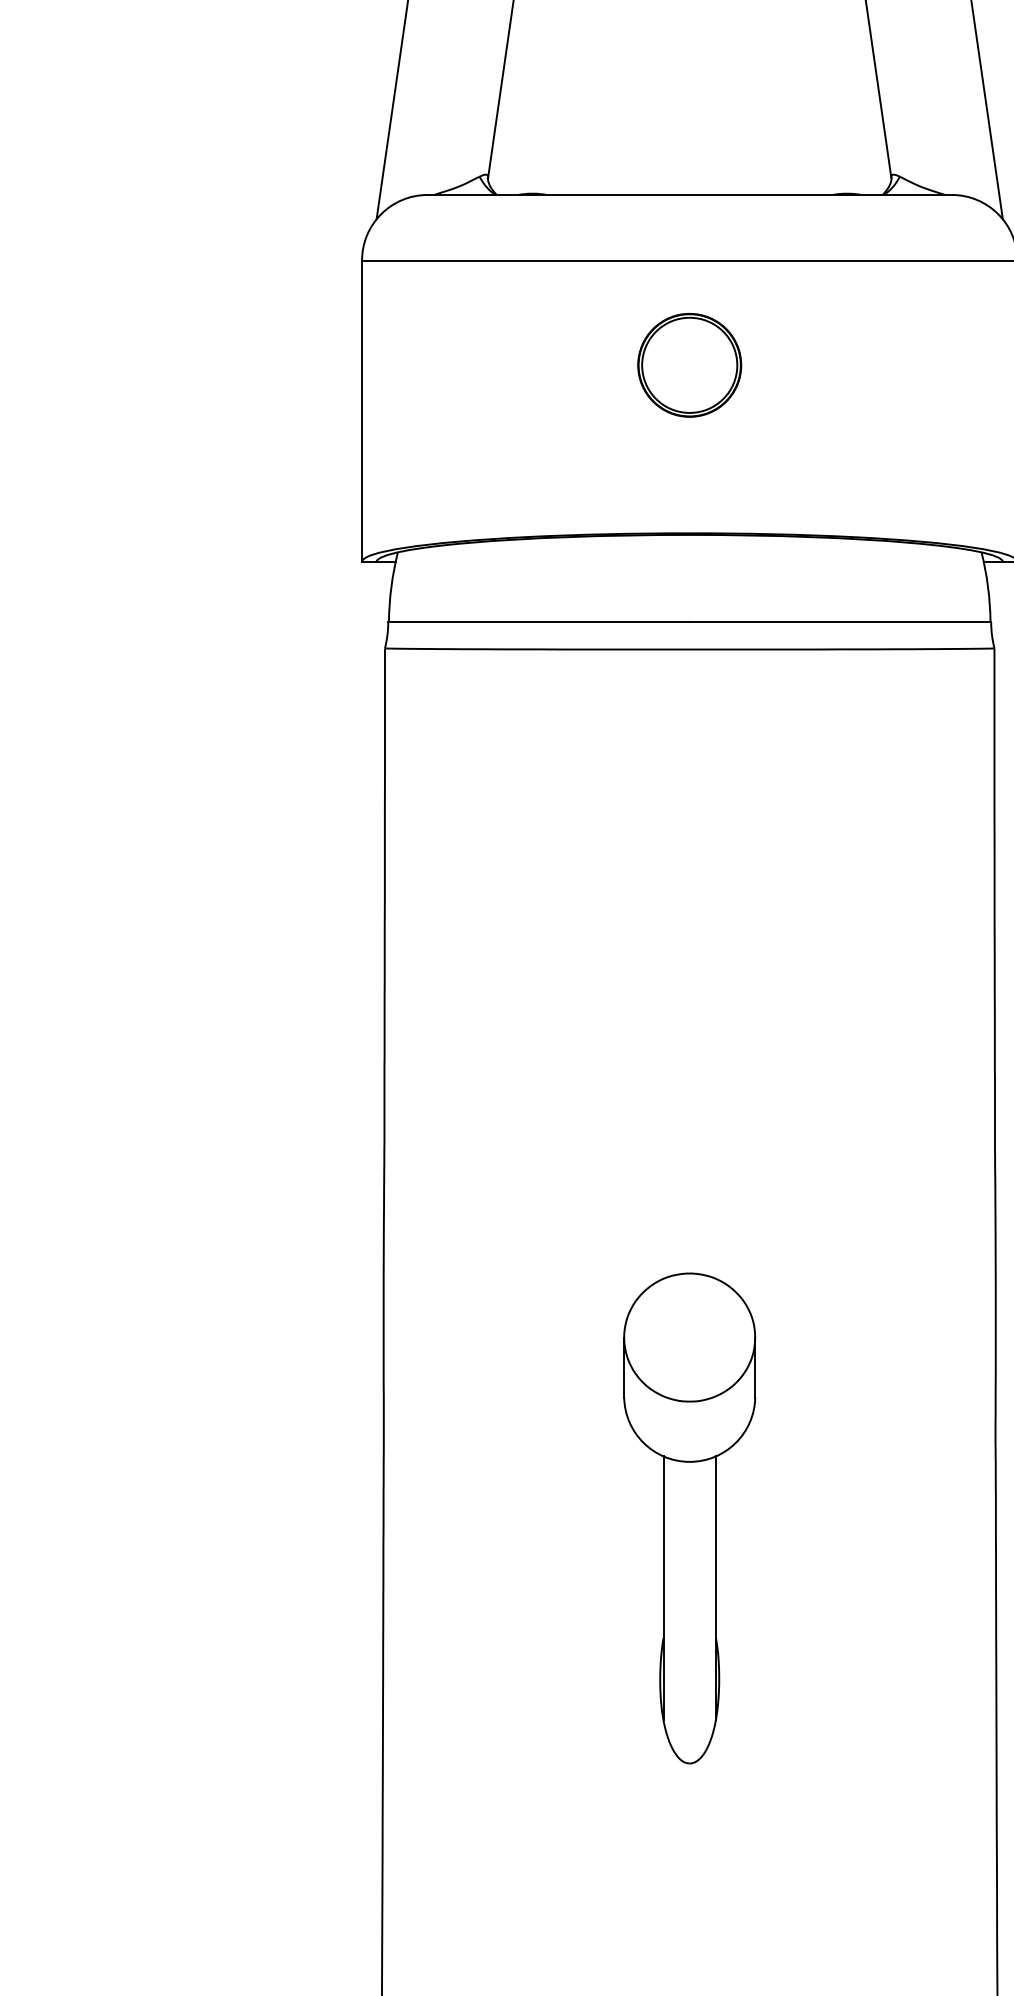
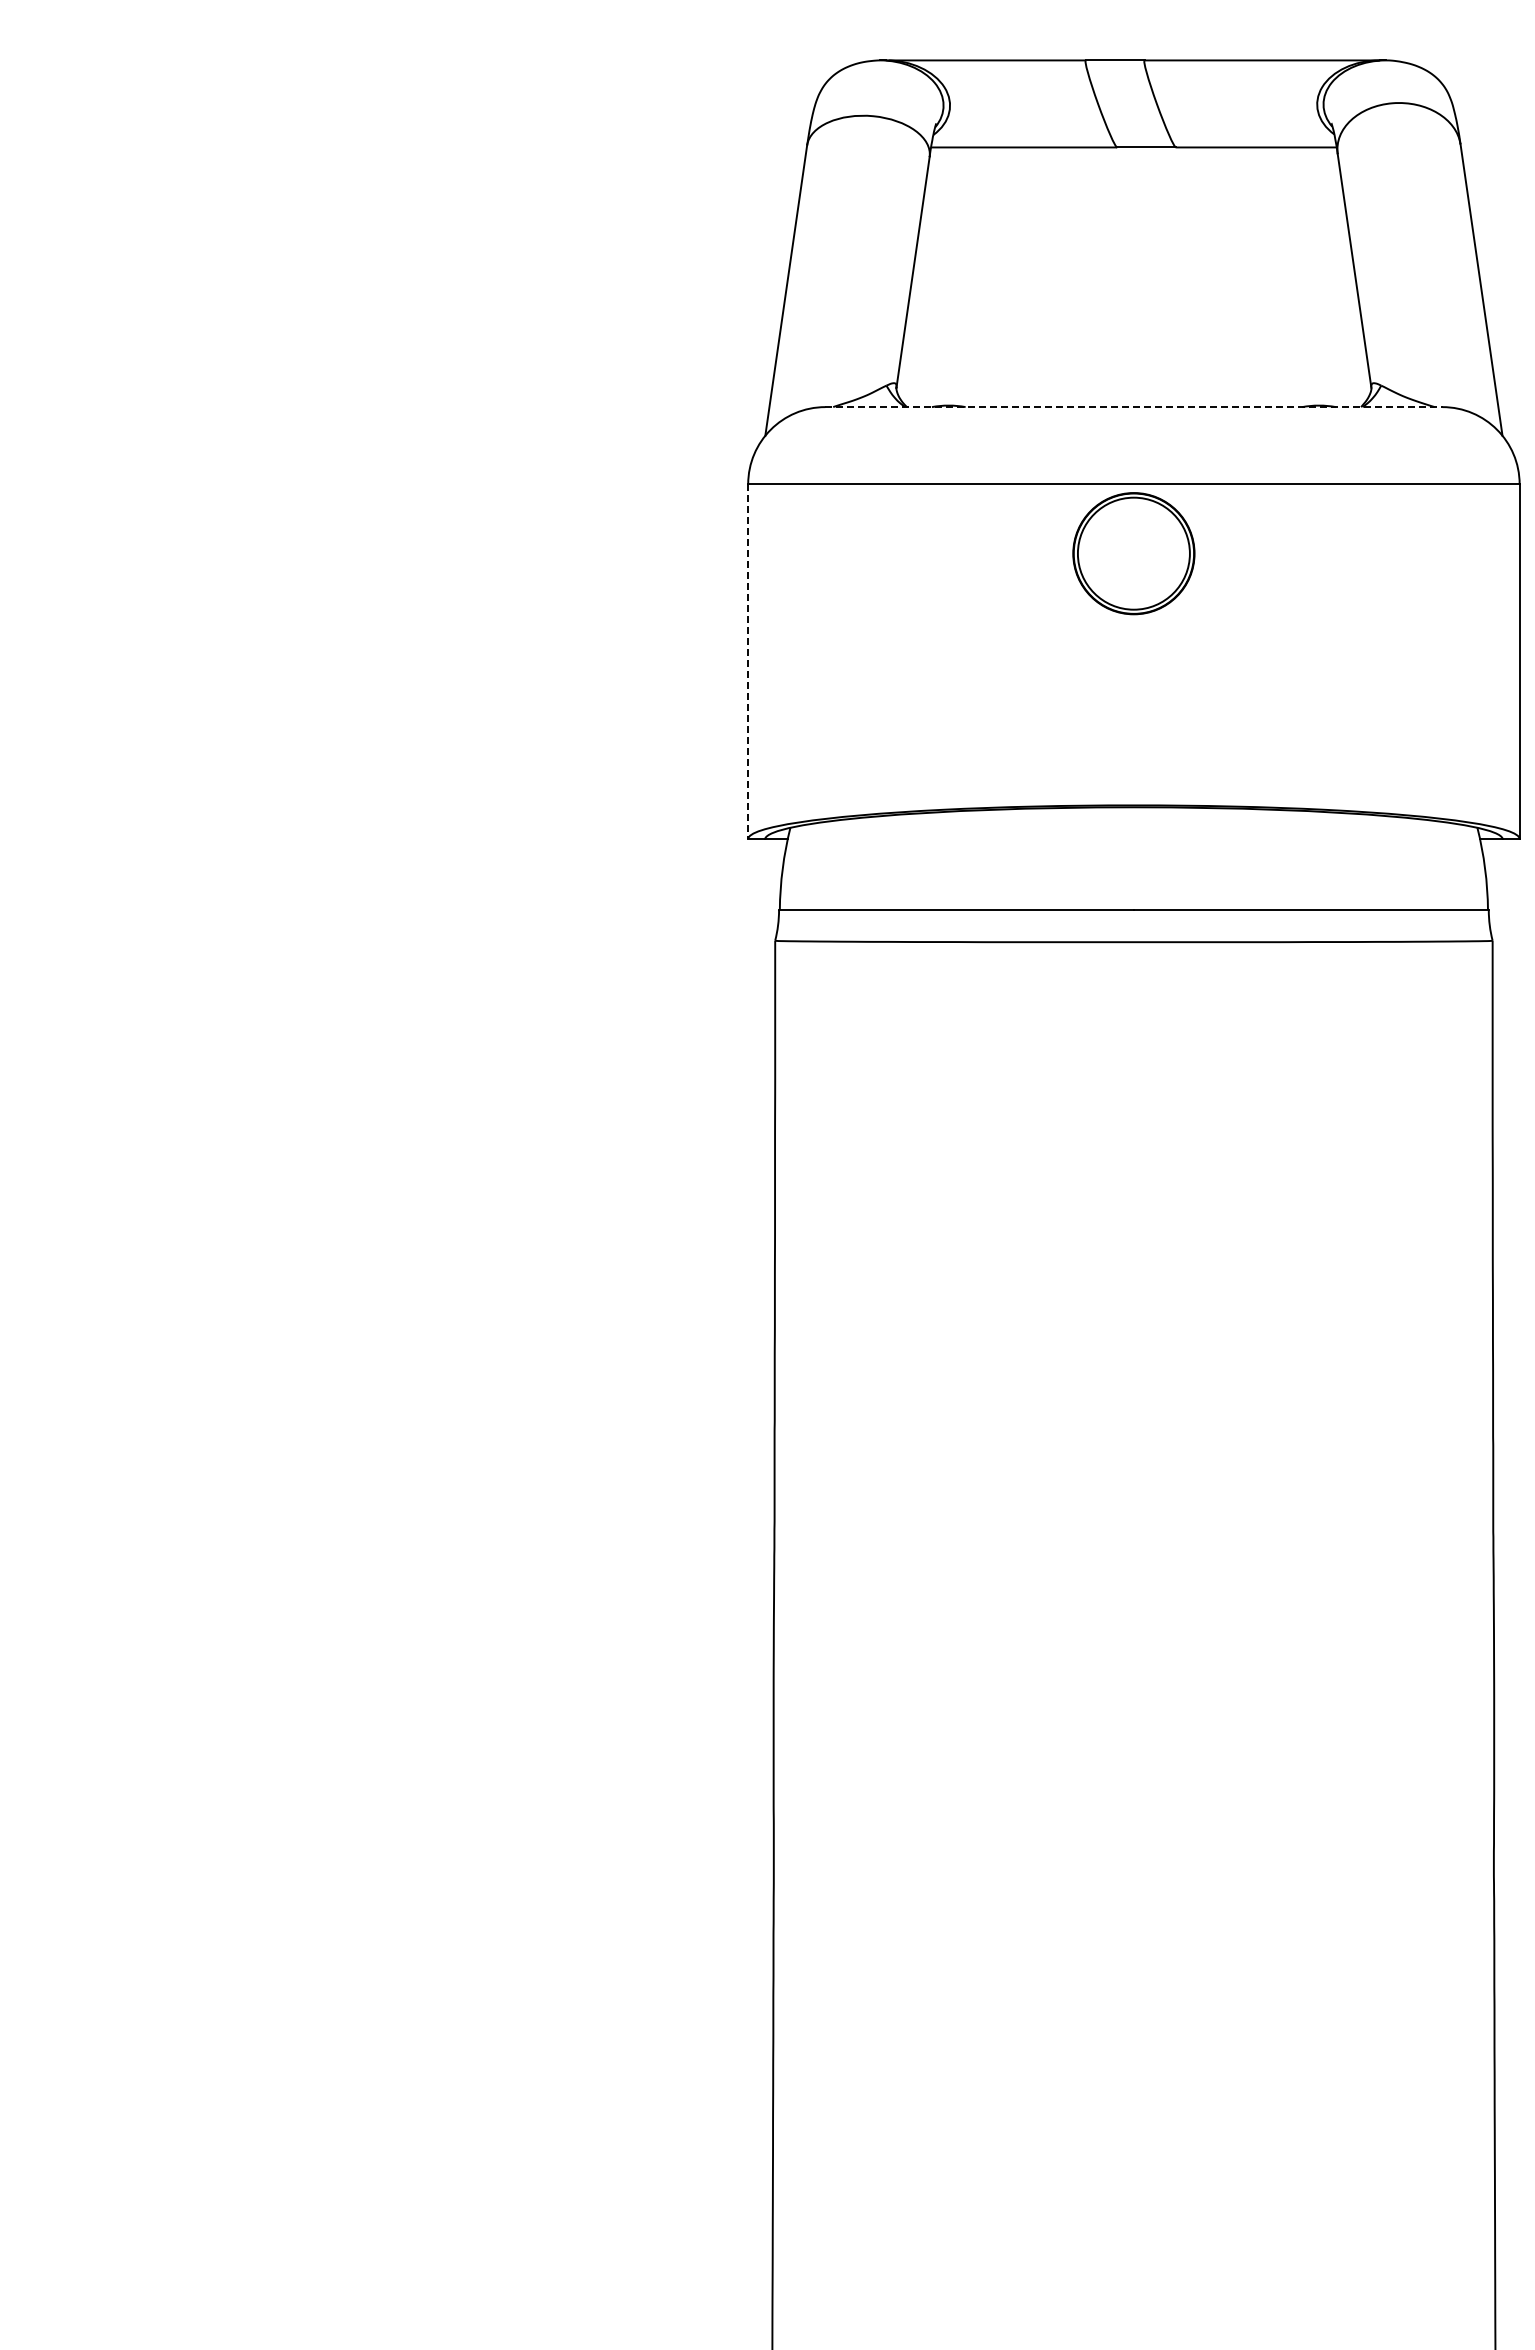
line: (689, 195) -> (1133, 407), solid -> dashed
part: (689, 365) -> (1133, 553), moved
line: (362, 411) -> (748, 662), solid -> dashed
part: (689, 1517) -> (1133, 1964), removed

